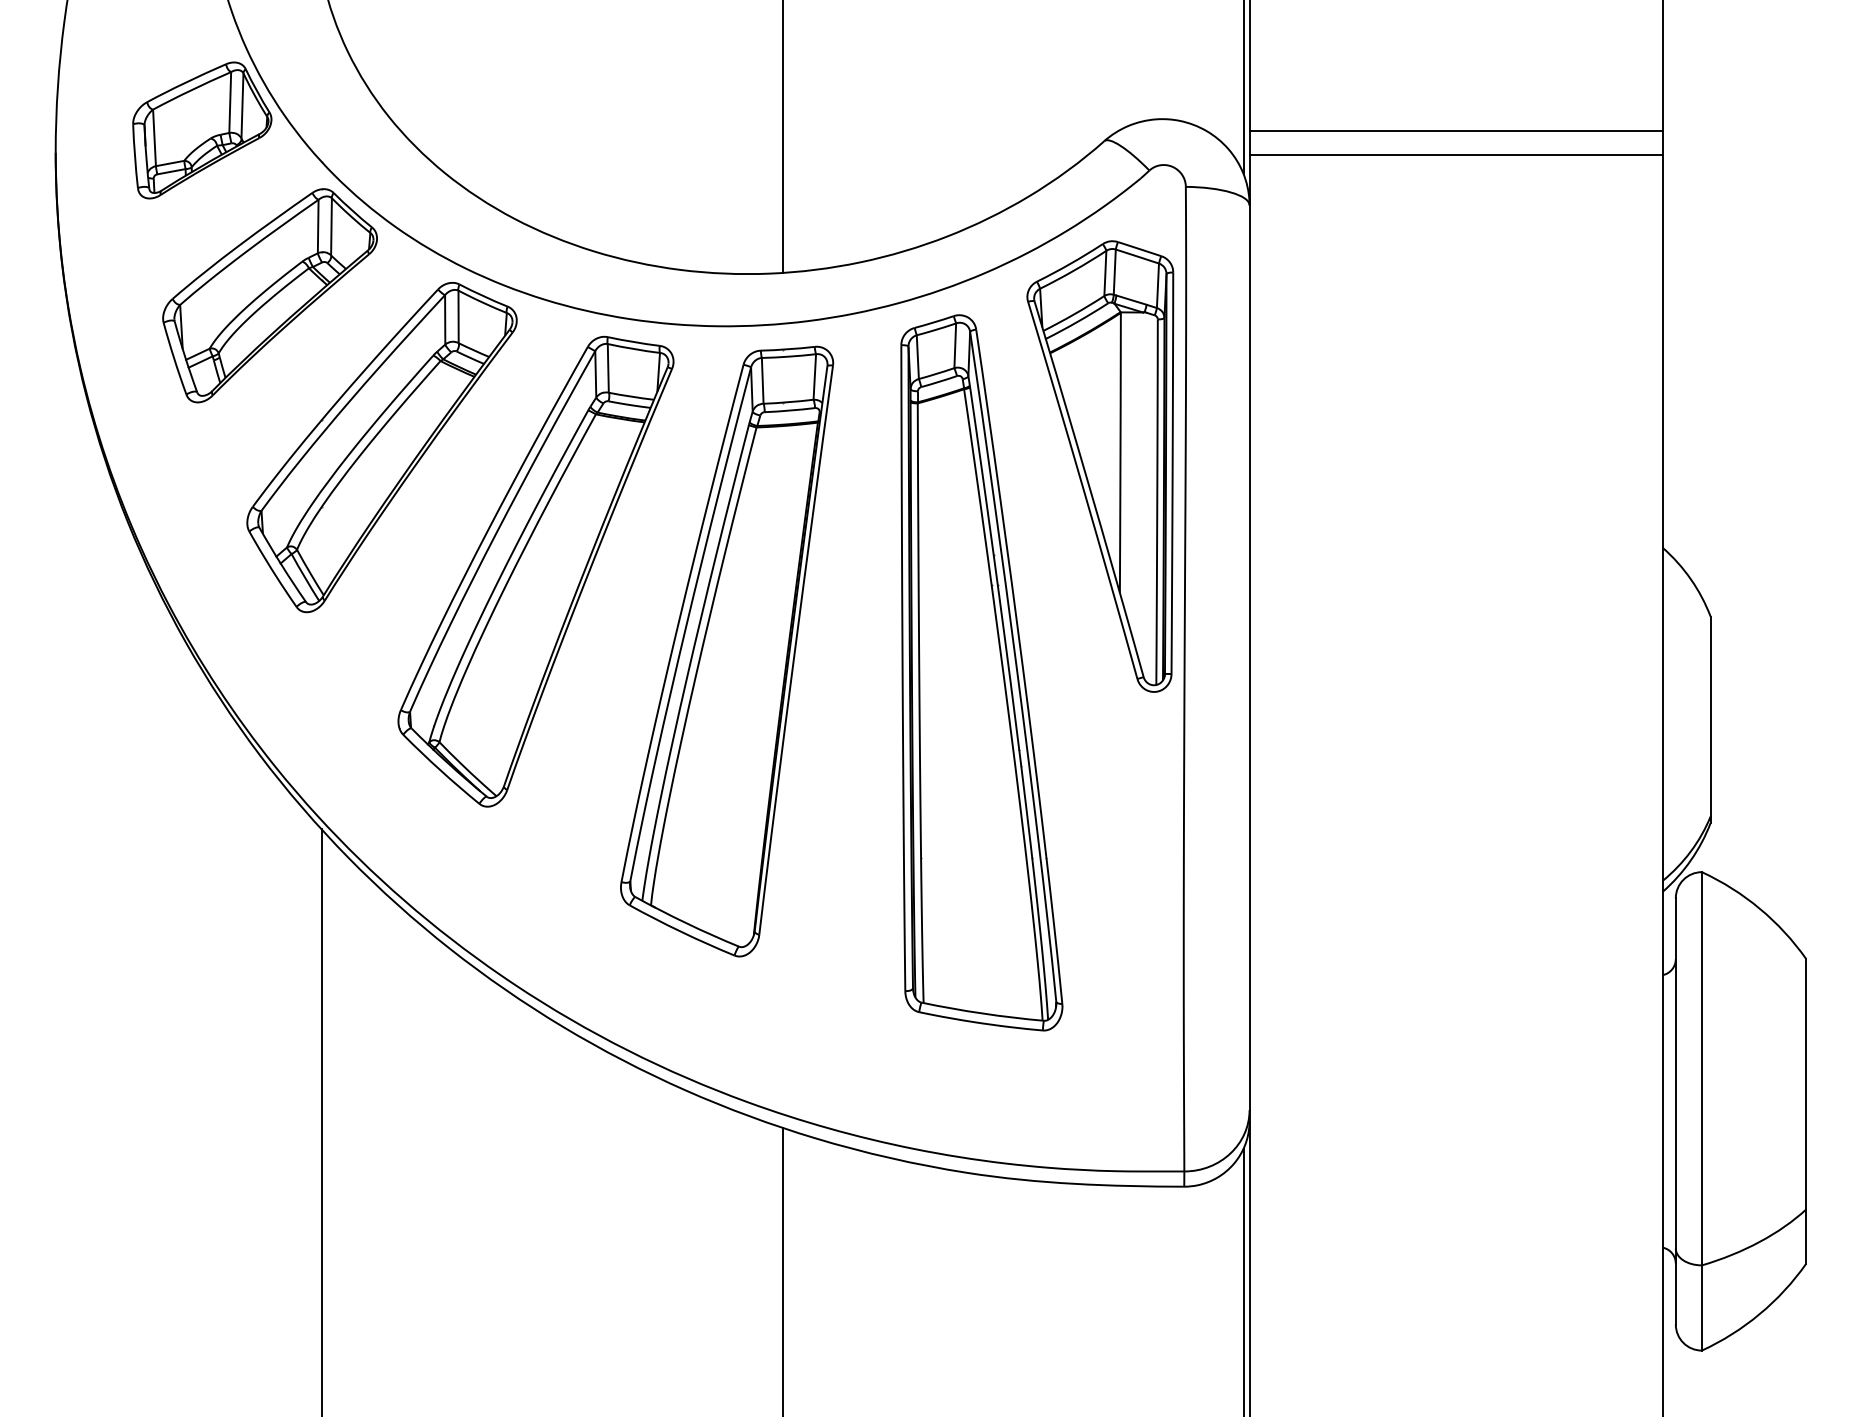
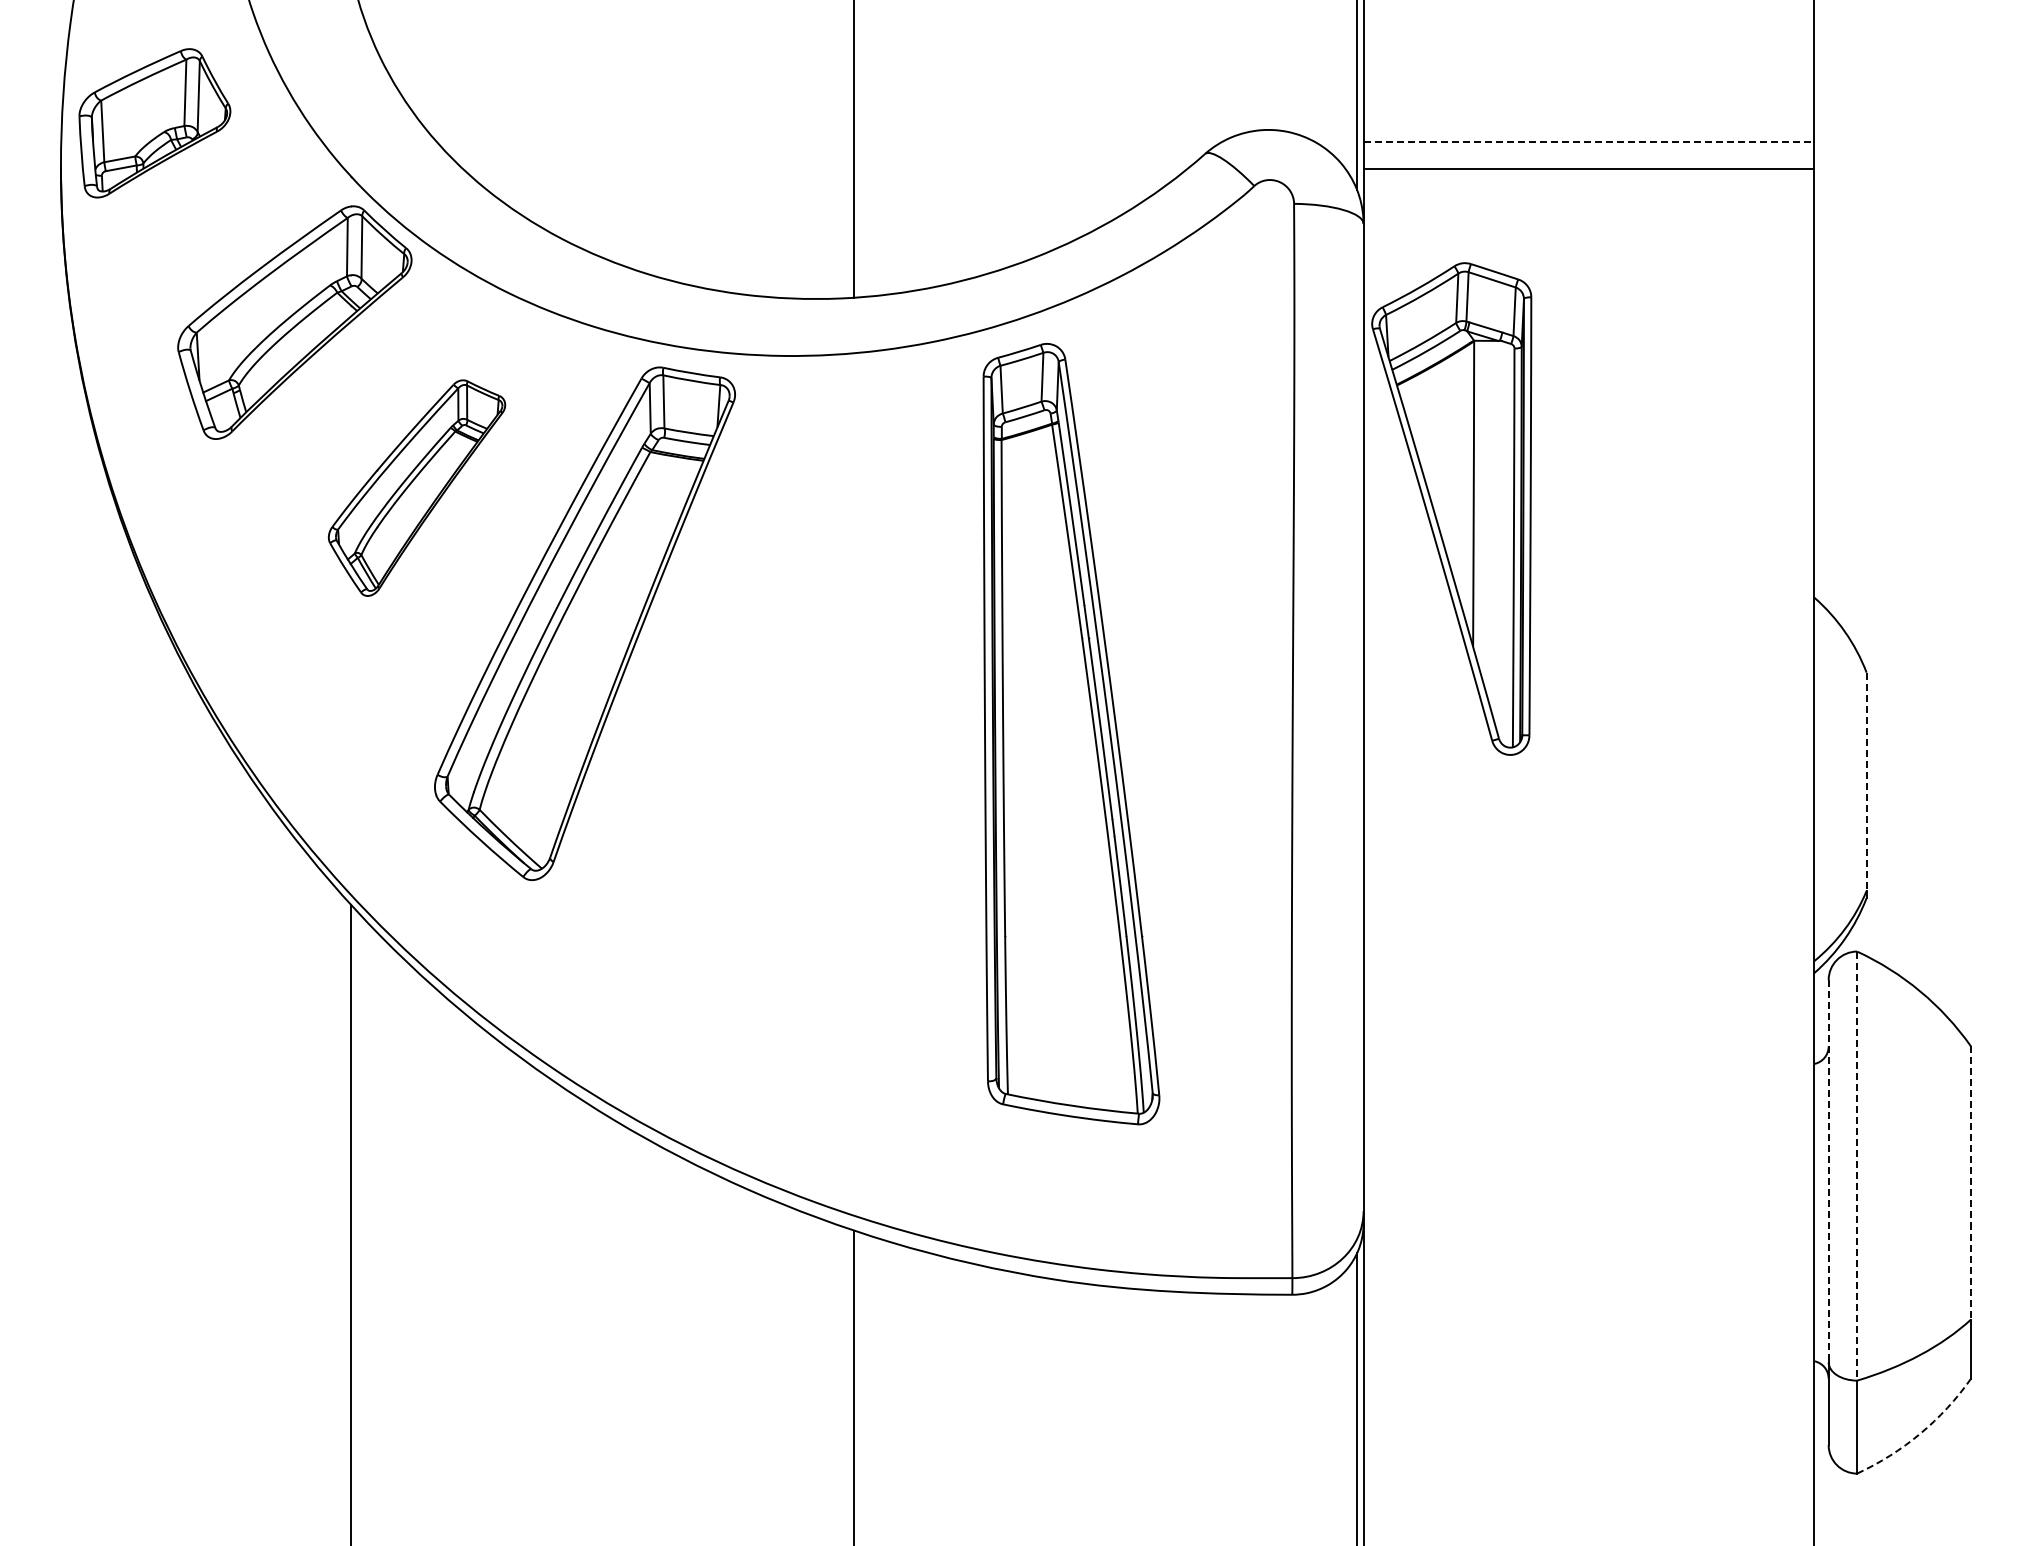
part: (201, 130) -> (154, 123), moved
line: (1456, 130) -> (1589, 142), solid -> dashed
part: (381, 446) -> (416, 487), size x0.6
part: (1100, 466) -> (1451, 508), moved
part: (727, 651) -> (793, 710), removed
line: (1710, 717) -> (1866, 782), solid -> dashed
line: (1702, 1069) -> (1857, 1166), solid -> dashed
line: (1675, 1073) -> (1828, 1171), solid -> dashed
line: (1806, 1084) -> (1971, 1183), solid -> dashed
arc: (1759, 1313) -> (1920, 1433), solid -> dashed

